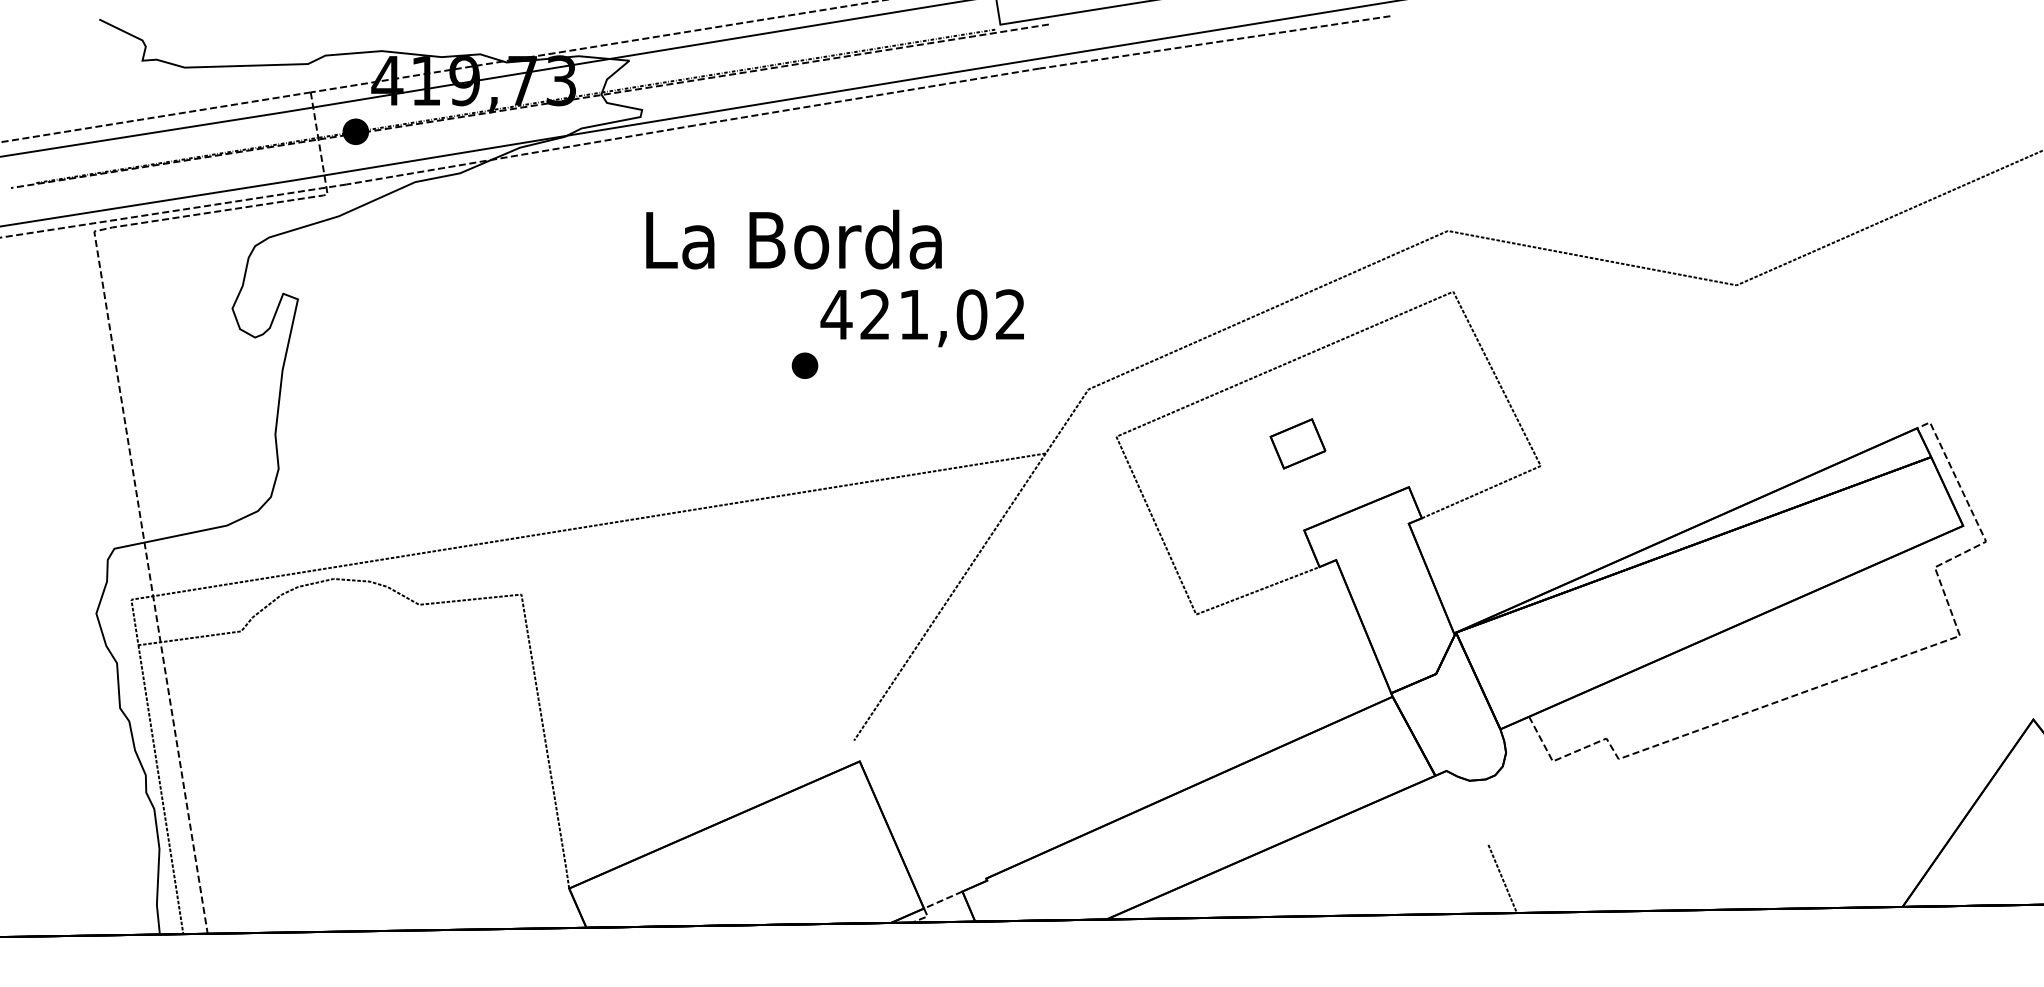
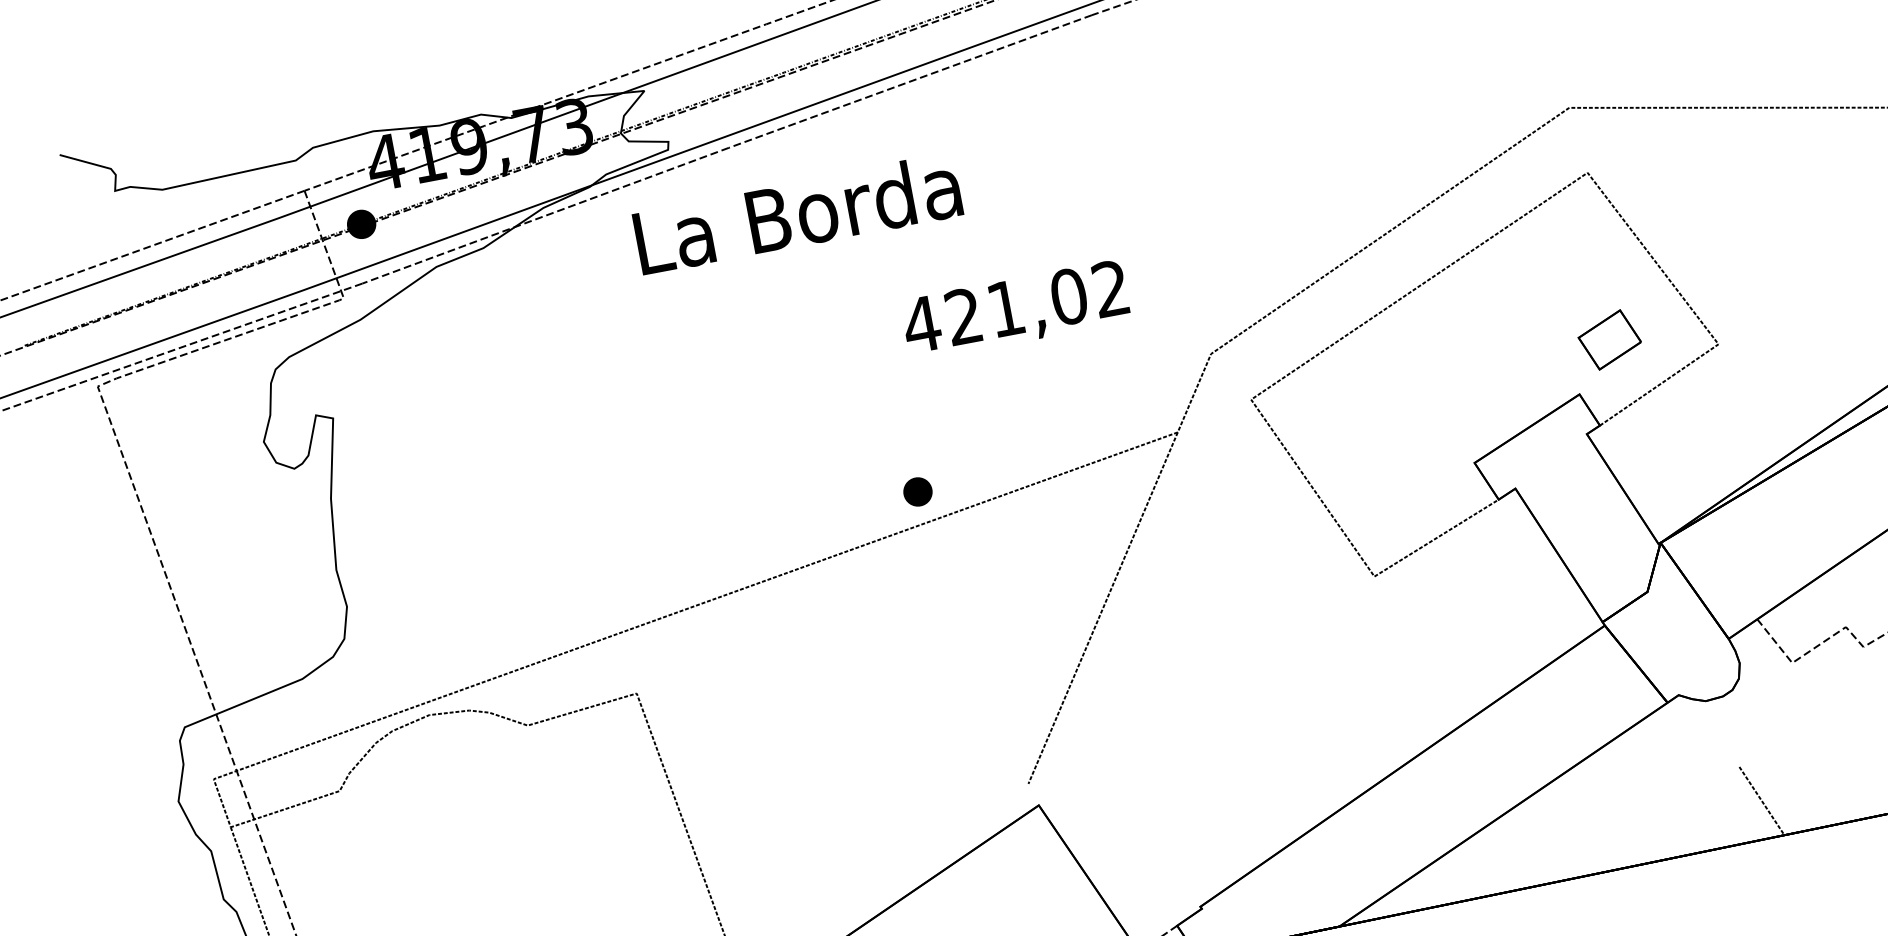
text: (793, 239) -> (797, 213), moved
part: (804, 365) -> (917, 491), moved
part: (1297, 443) -> (1609, 339), moved

